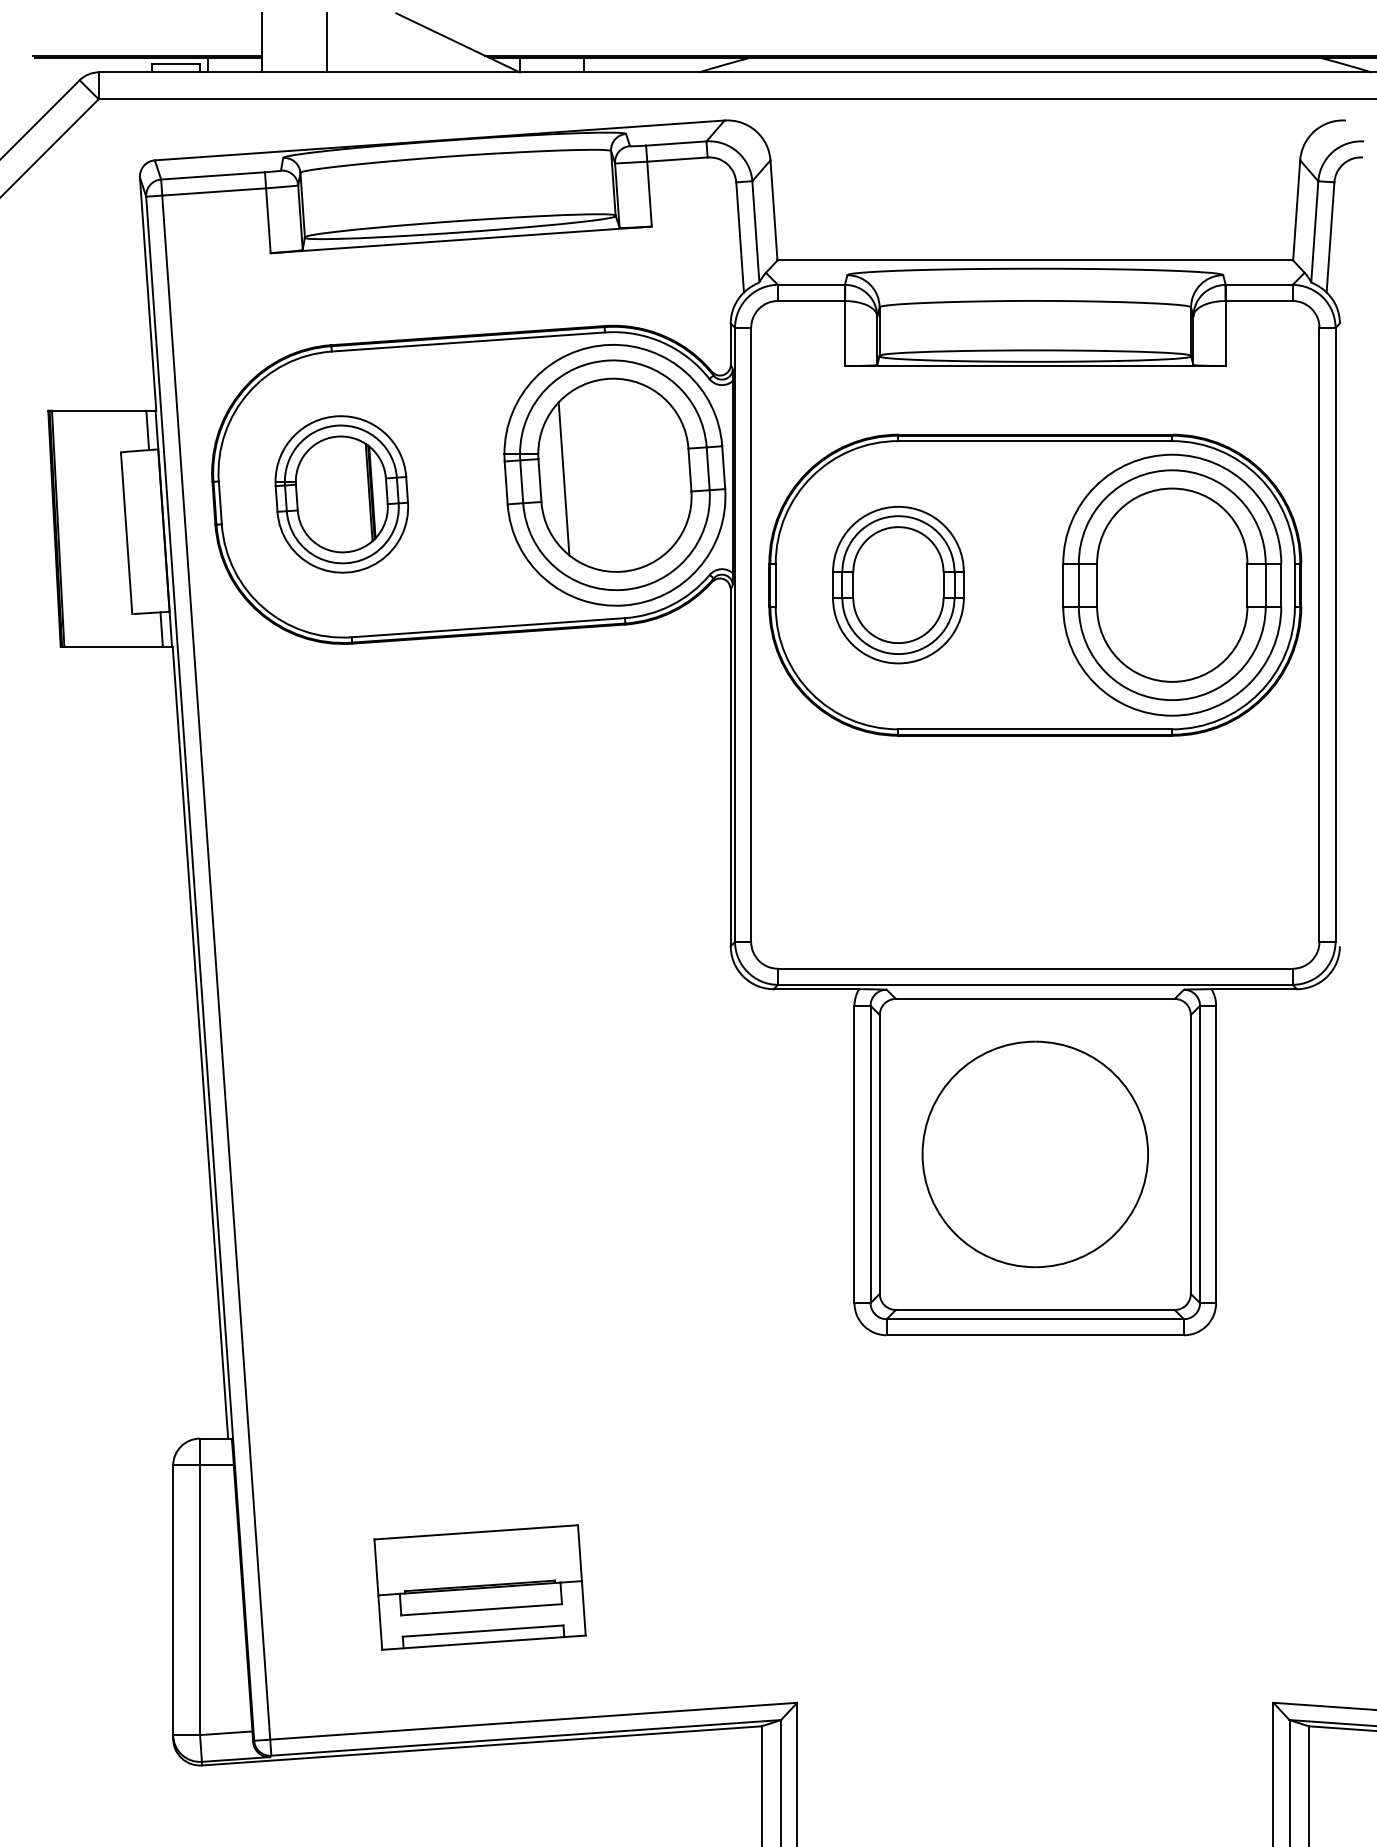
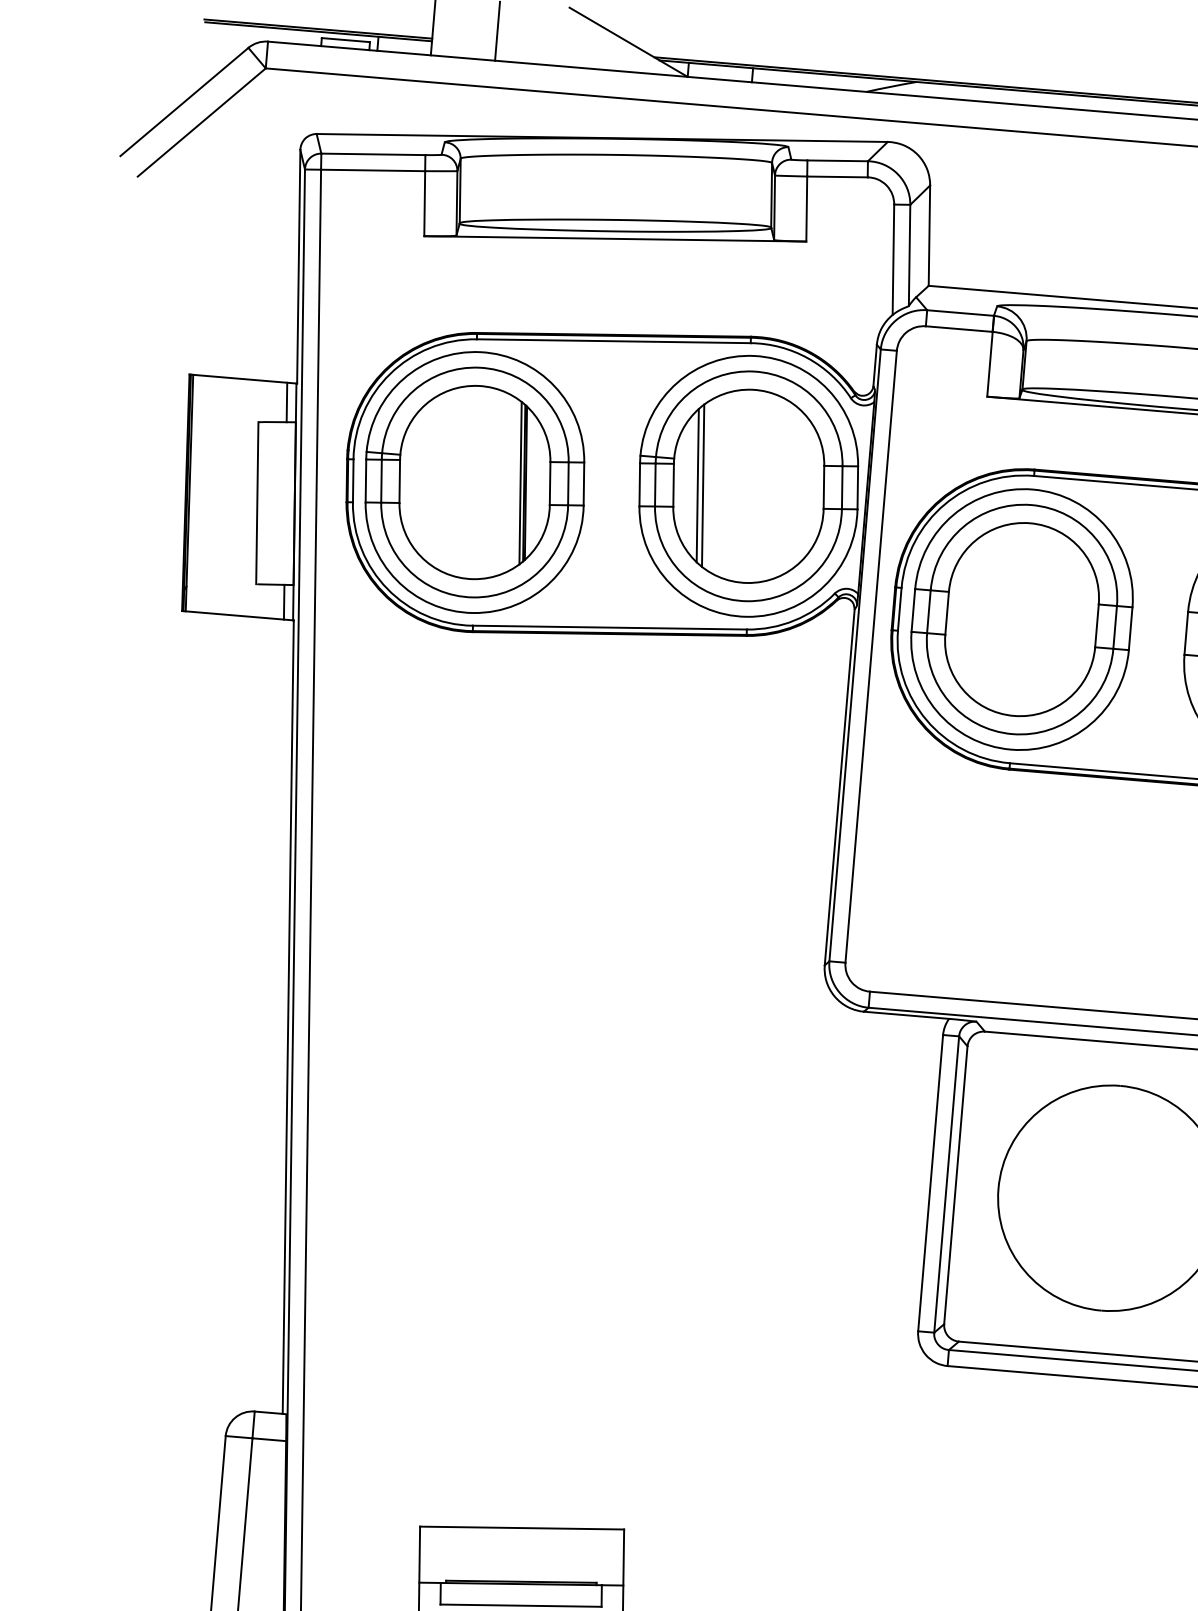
line: (569, 478) -> (703, 485), added
part: (341, 494) -> (474, 482), size x1.67
part: (898, 584) -> (1022, 618), size x1.67

